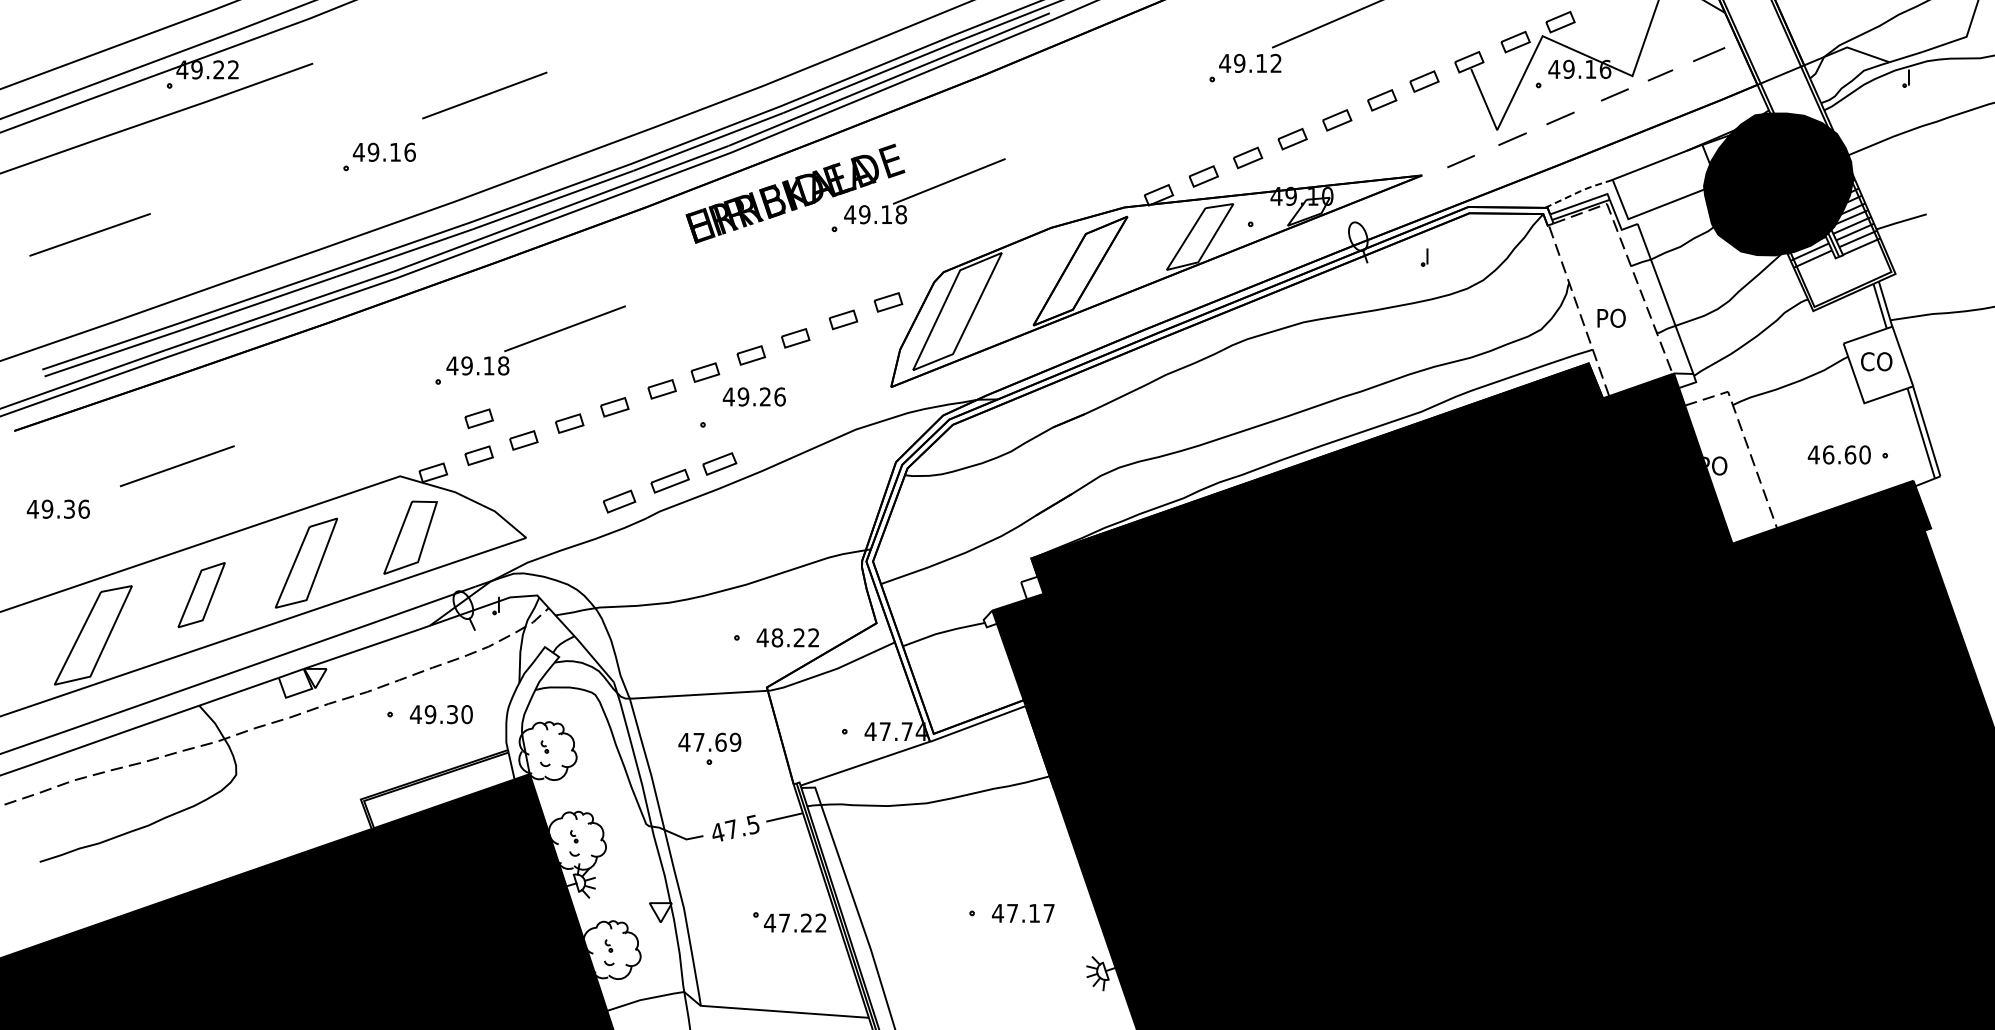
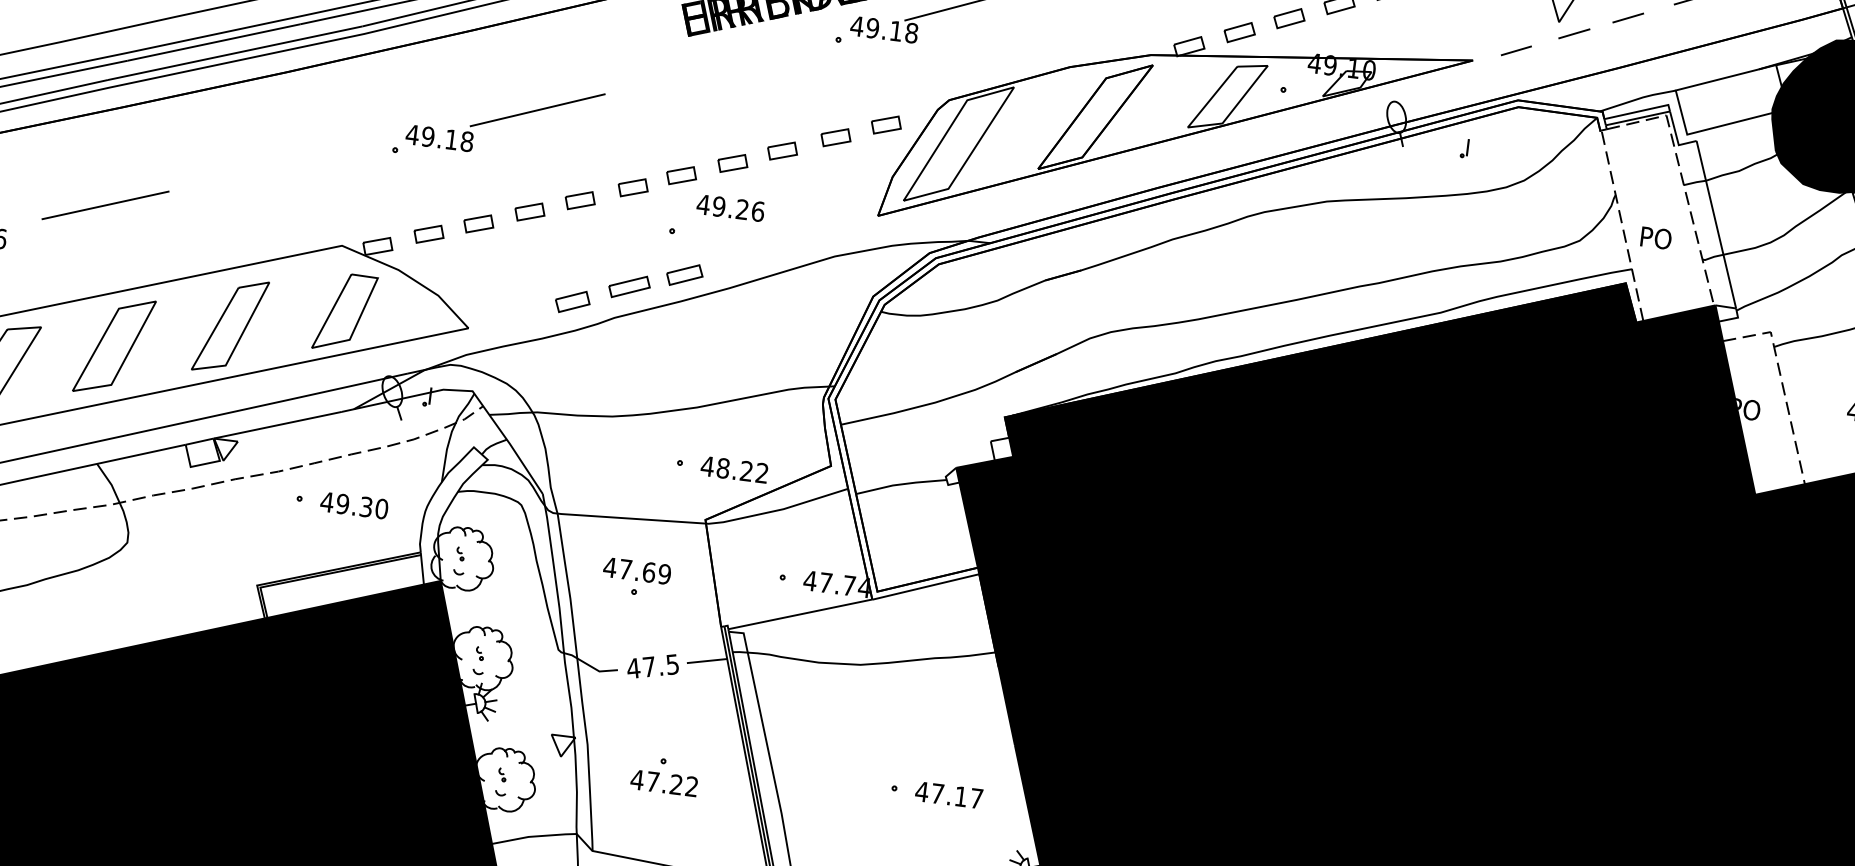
line: (1579, 191) -> (1638, 98), dashed -> solid
part: (478, 418) -> (433, 194), removed
part: (201, 594) -> (114, 345), size x1.43
text: (795, 922) -> (664, 782), moved

